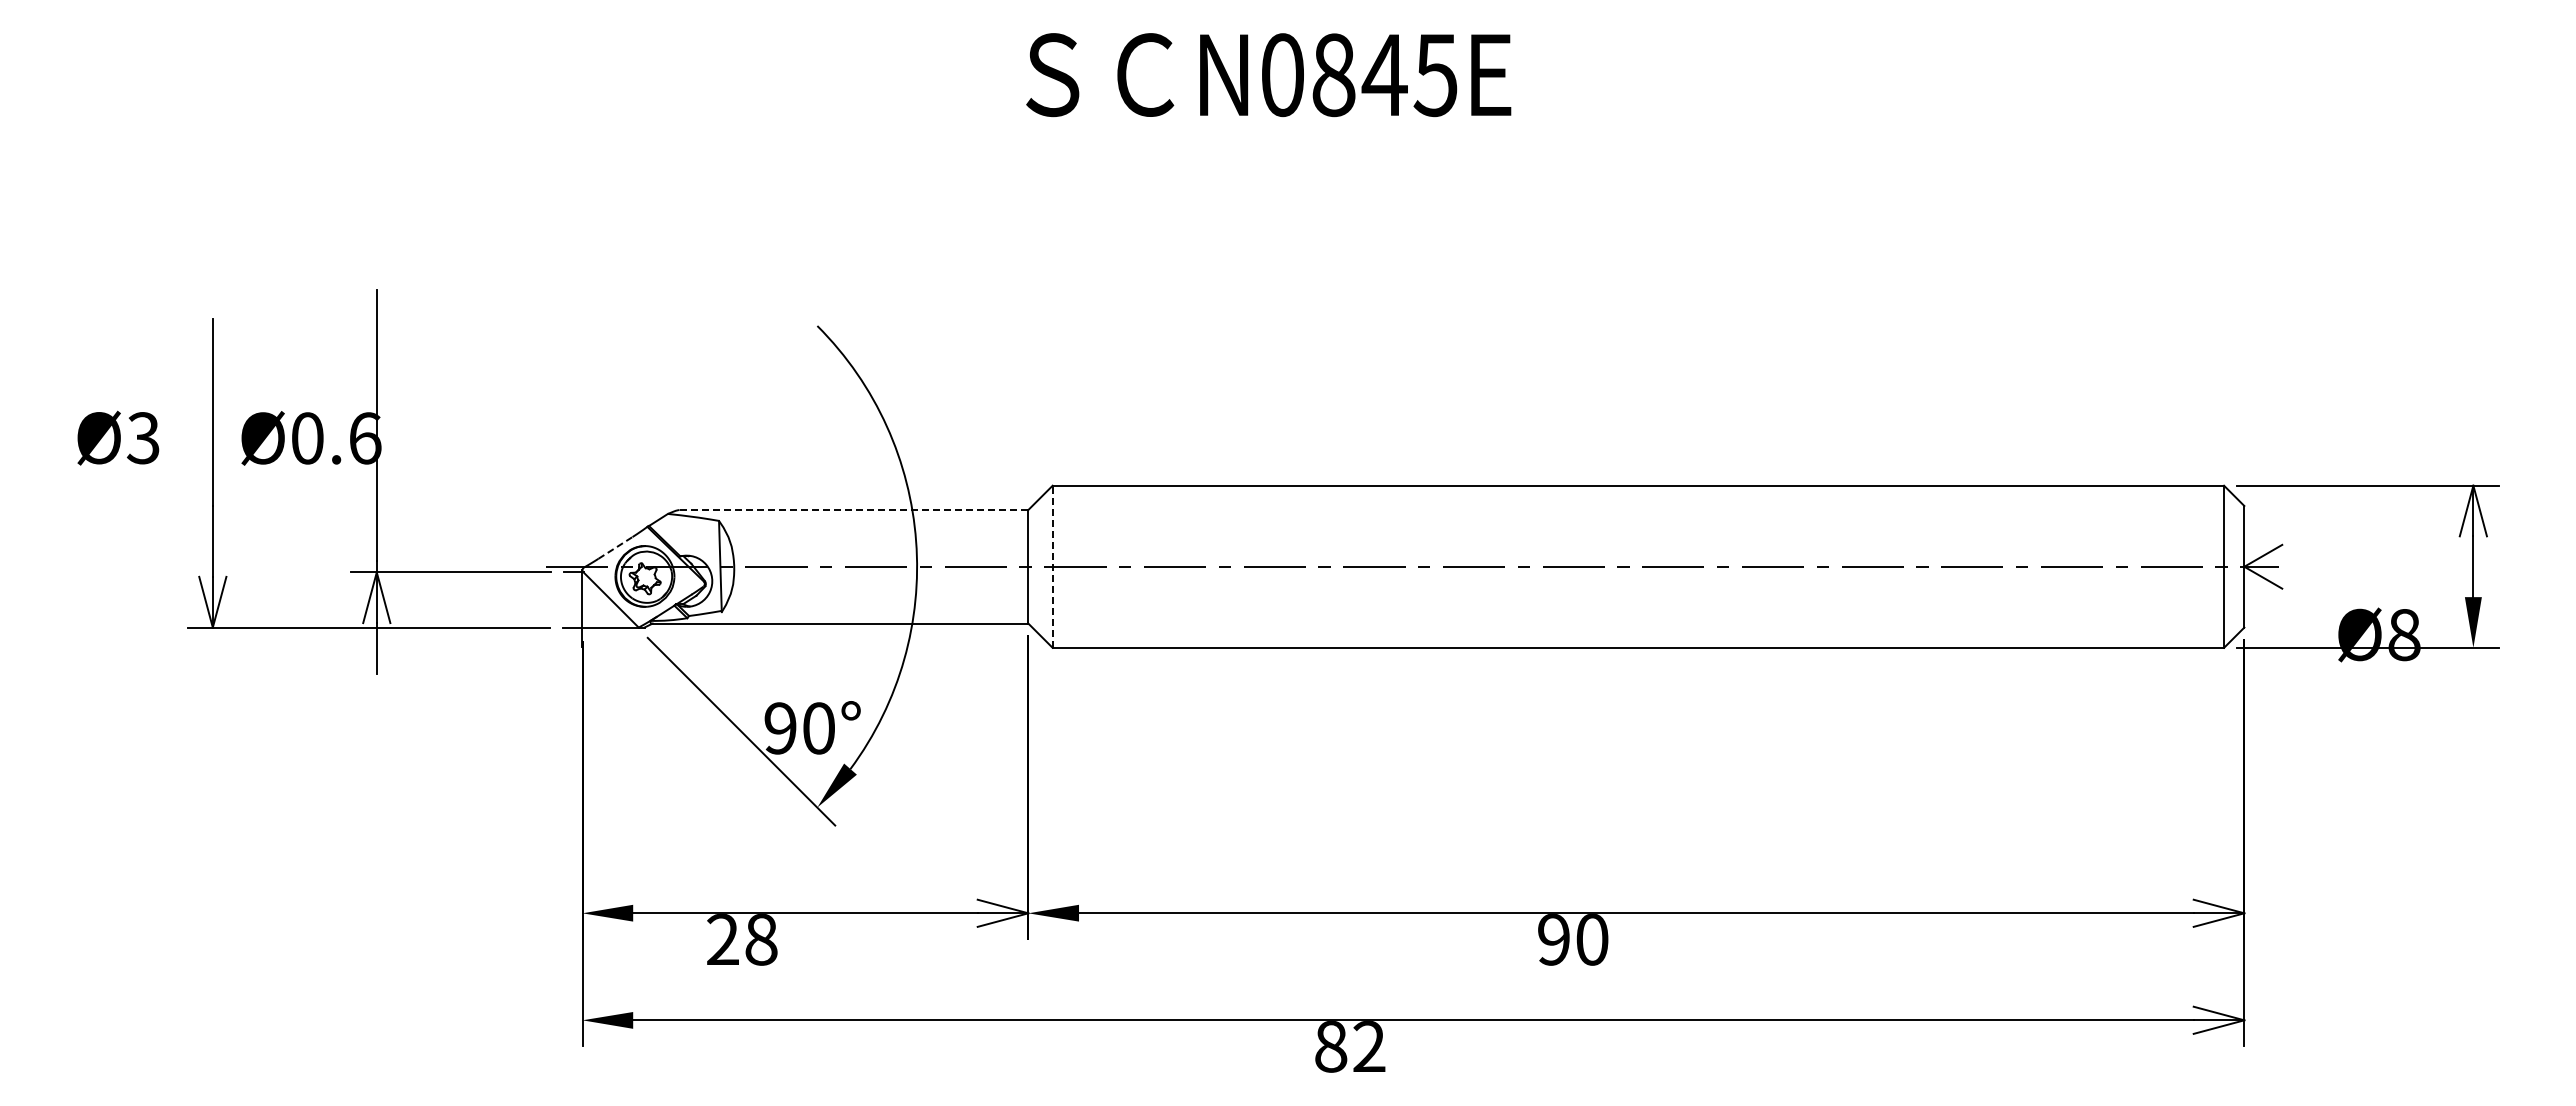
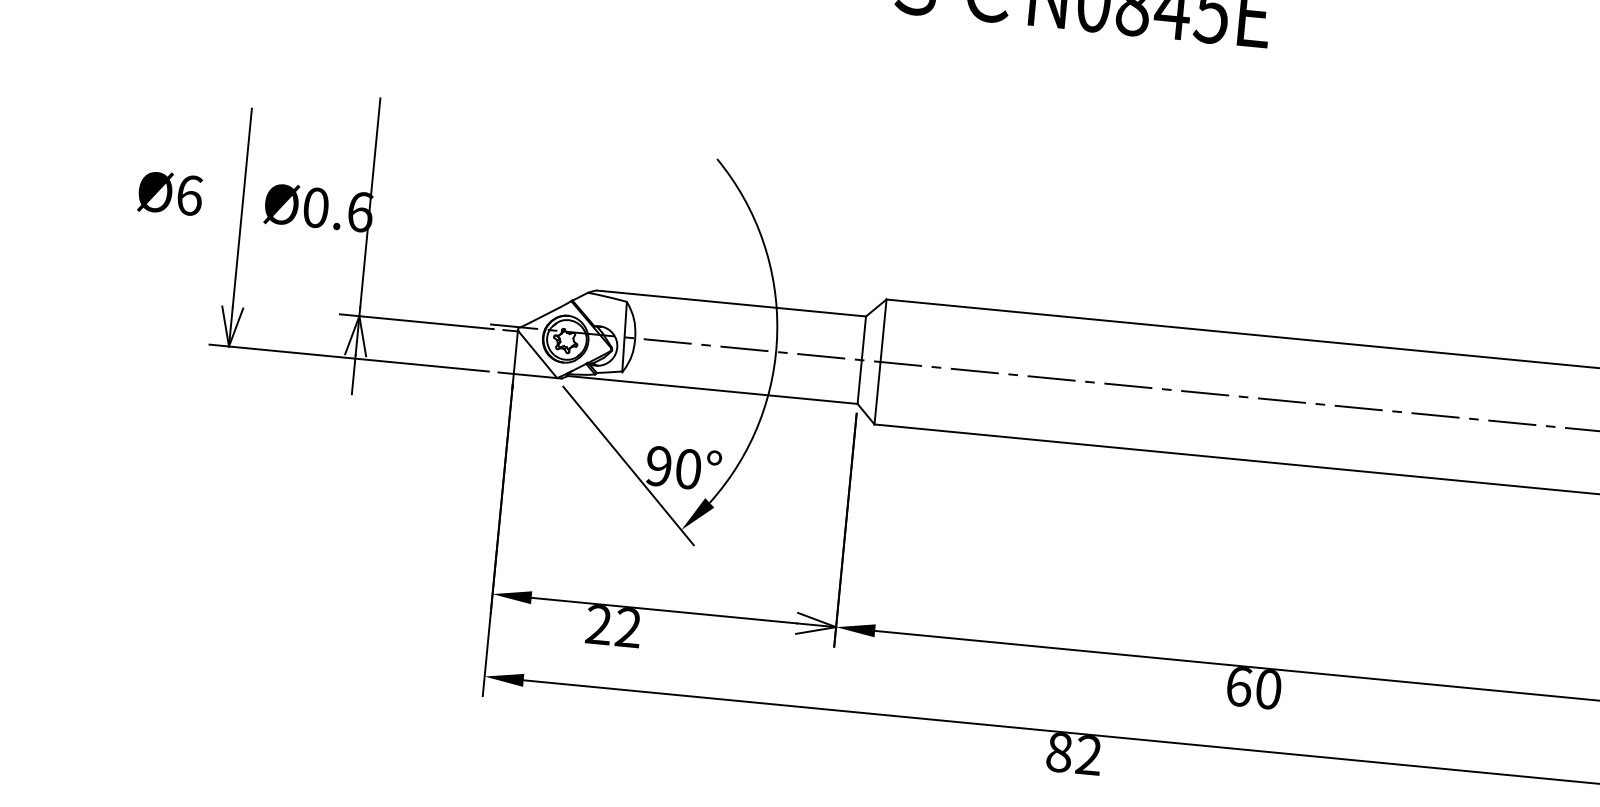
text: (142, 438) -> (188, 195), Ø3 -> Ø6
line: (853, 510) -> (731, 303), dashed -> solid
line: (615, 547) -> (545, 314), dashed -> solid
line: (1052, 566) -> (880, 361), dashed -> solid
text: (761, 939) -> (628, 627), 28 -> 22
text: (1554, 939) -> (1239, 686), 90 -> 60

